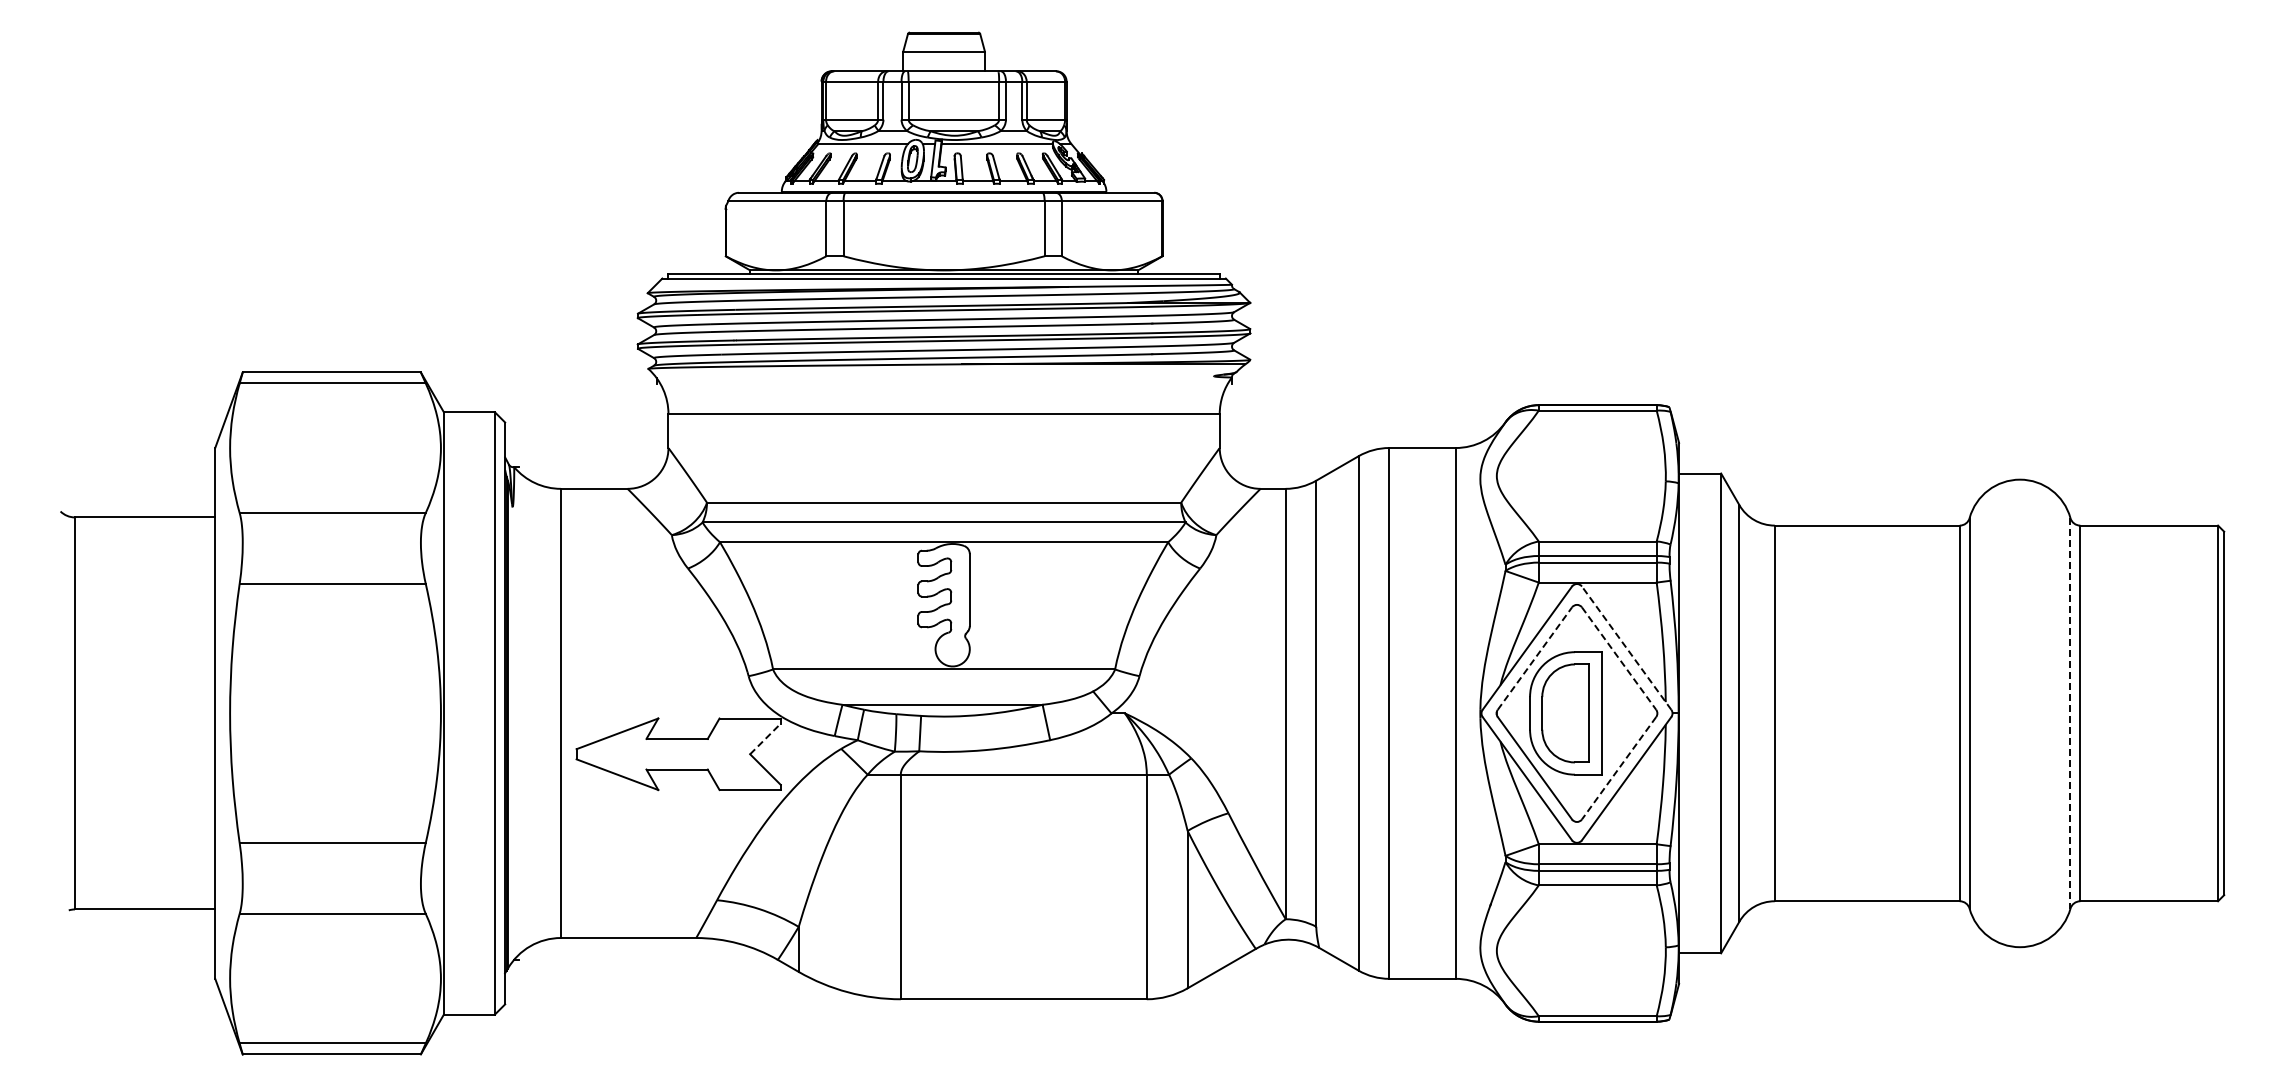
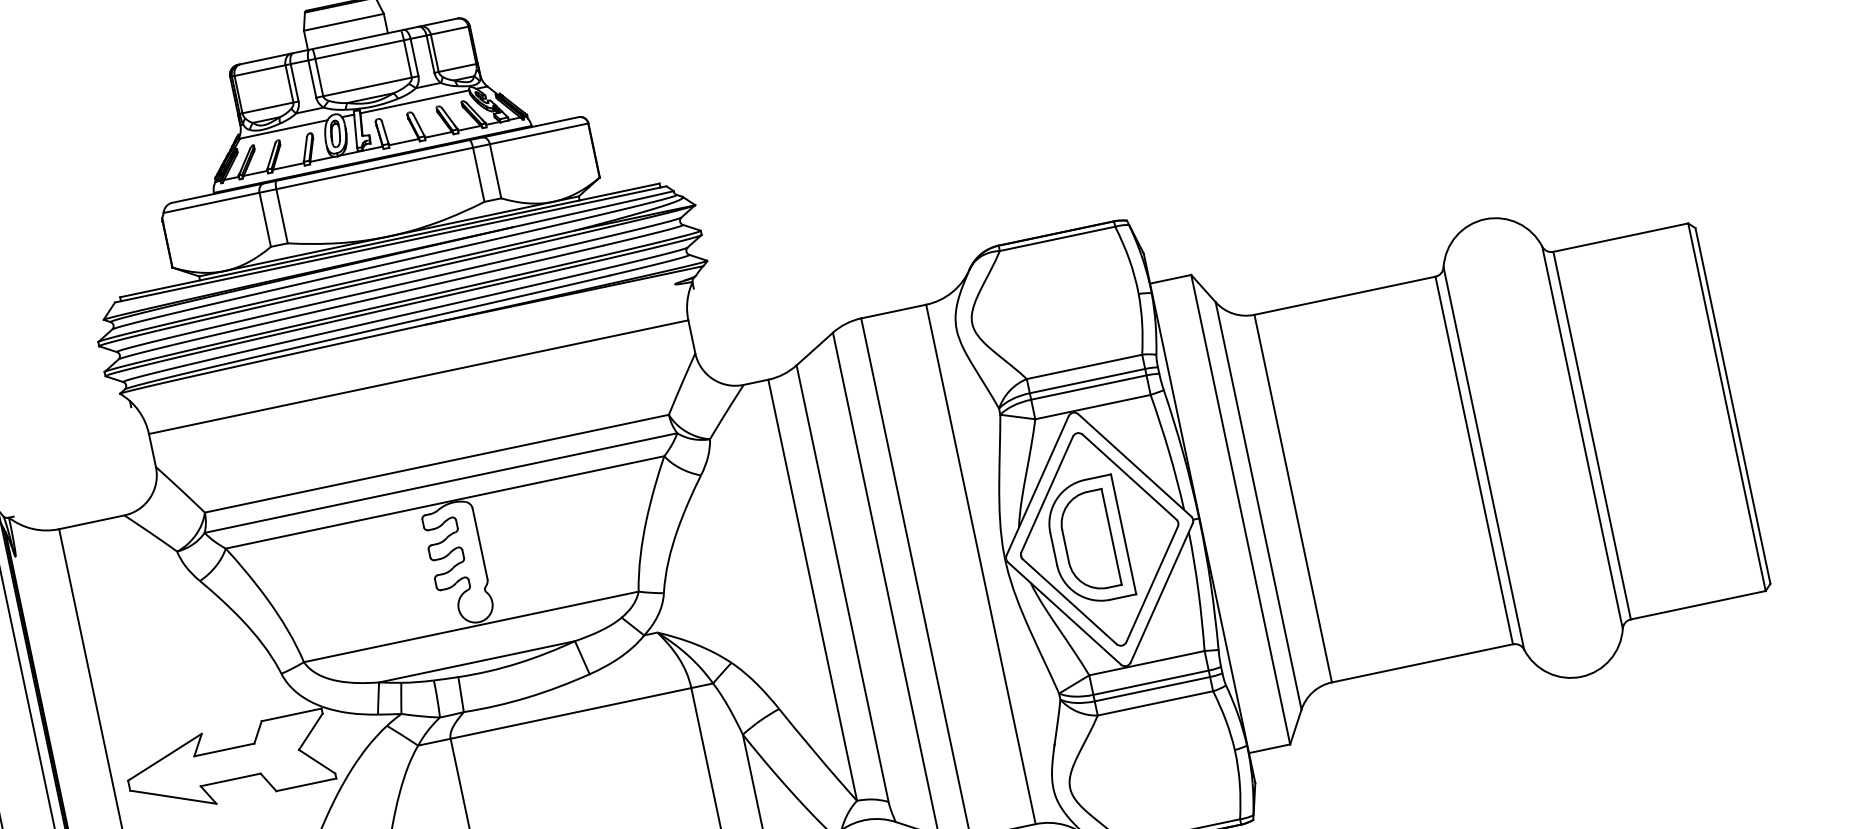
line: (1626, 647) -> (1134, 464), dashed -> solid
line: (1535, 658) -> (1047, 494), dashed -> solid
line: (1619, 659) -> (1130, 477), dashed -> solid
line: (2070, 713) -> (1582, 437), dashed -> solid
line: (765, 738) -> (310, 731), dashed -> solid
line: (1618, 768) -> (1151, 584), dashed -> solid

